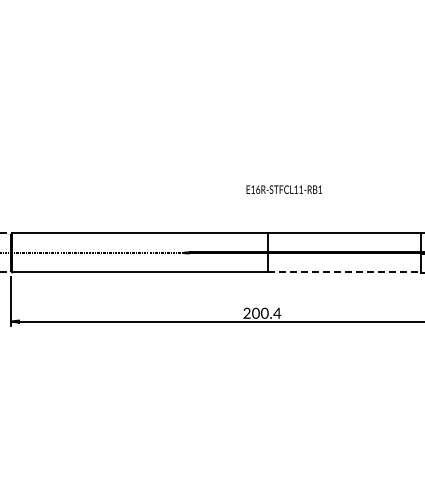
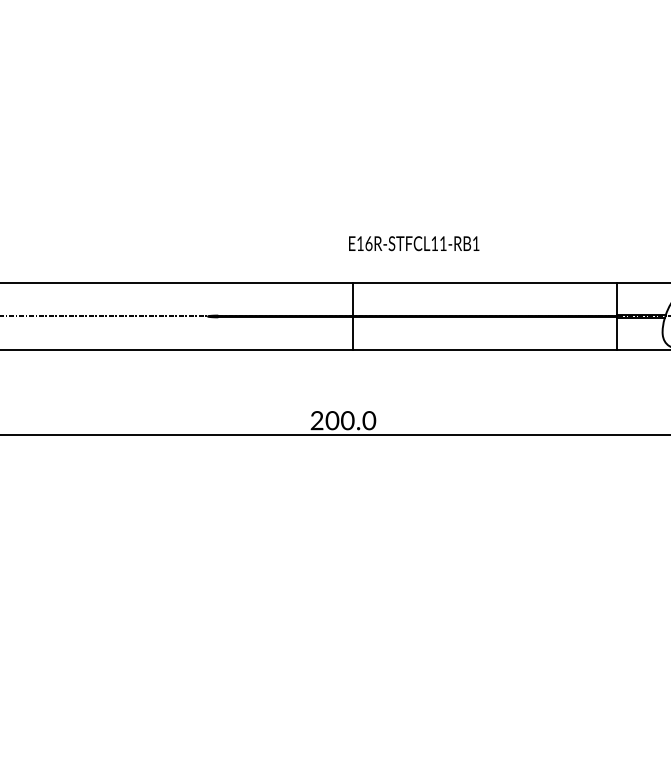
text: (284, 189) -> (414, 243), moved
line: (344, 272) -> (485, 350), dashed -> solid
text: (277, 312) -> (369, 419), 200.4 -> 200.0

